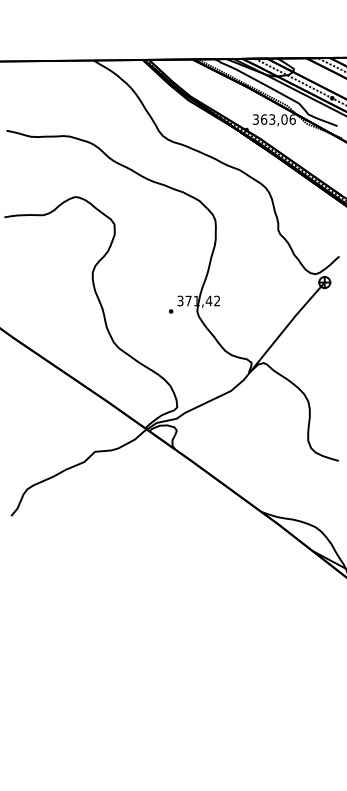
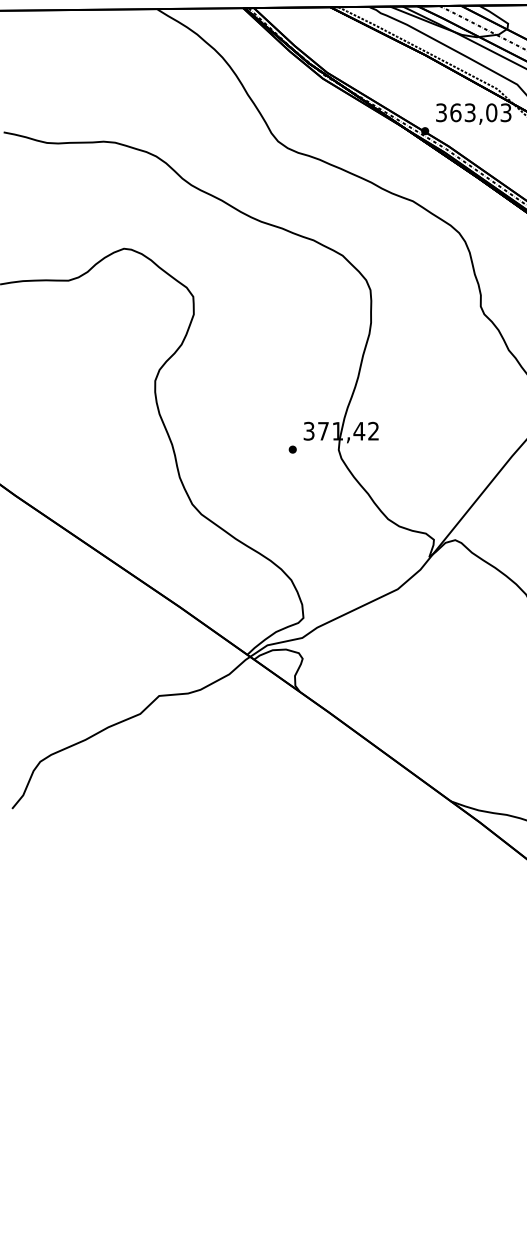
text: (292, 119) -> (505, 112), 363,06 -> 363,03

